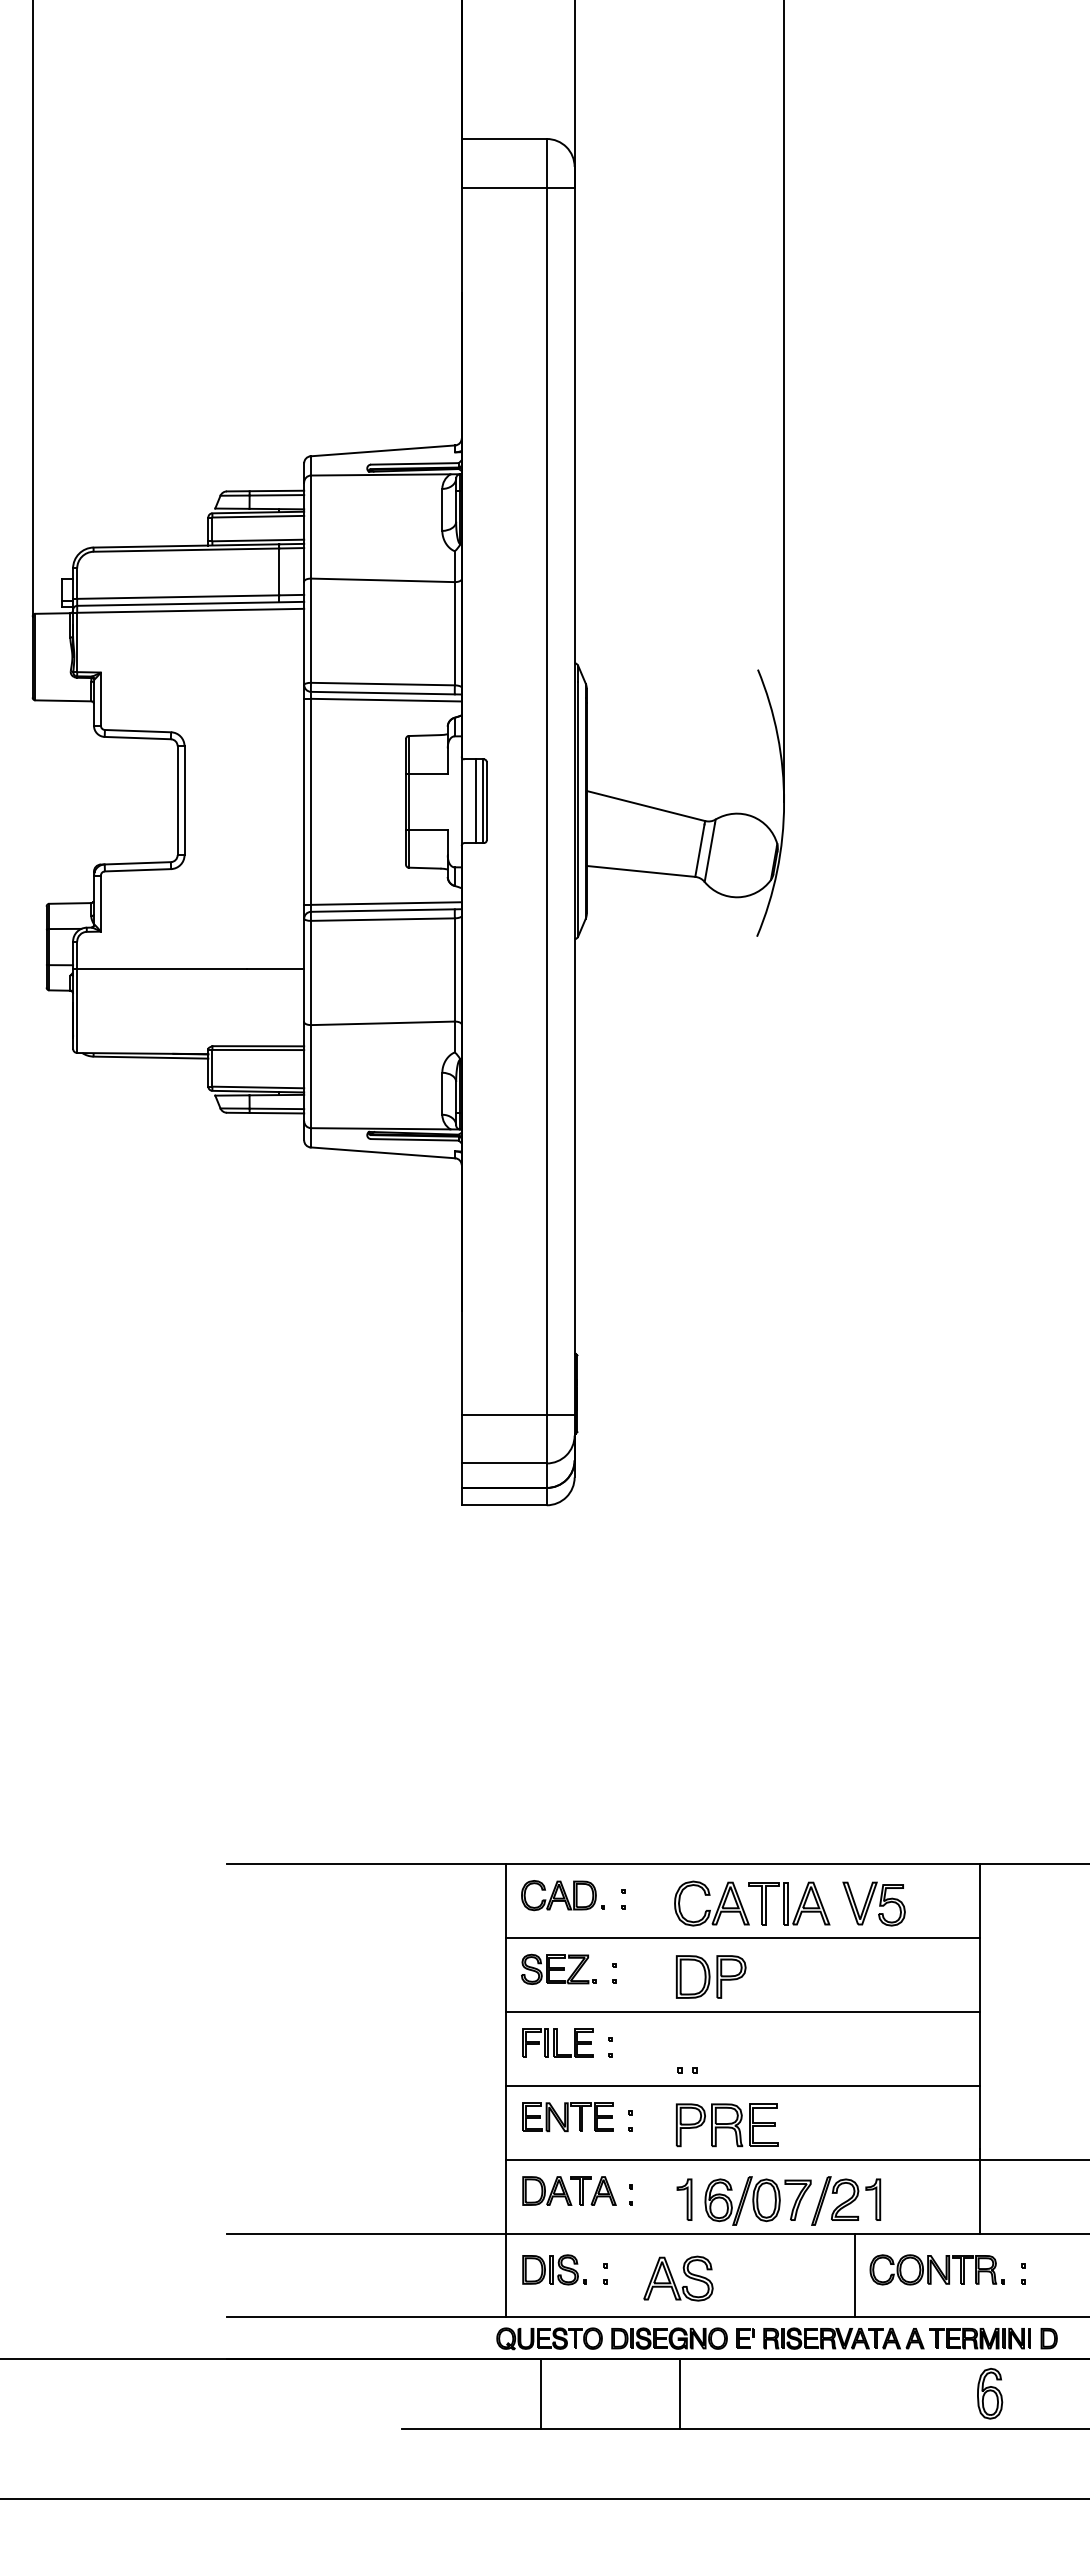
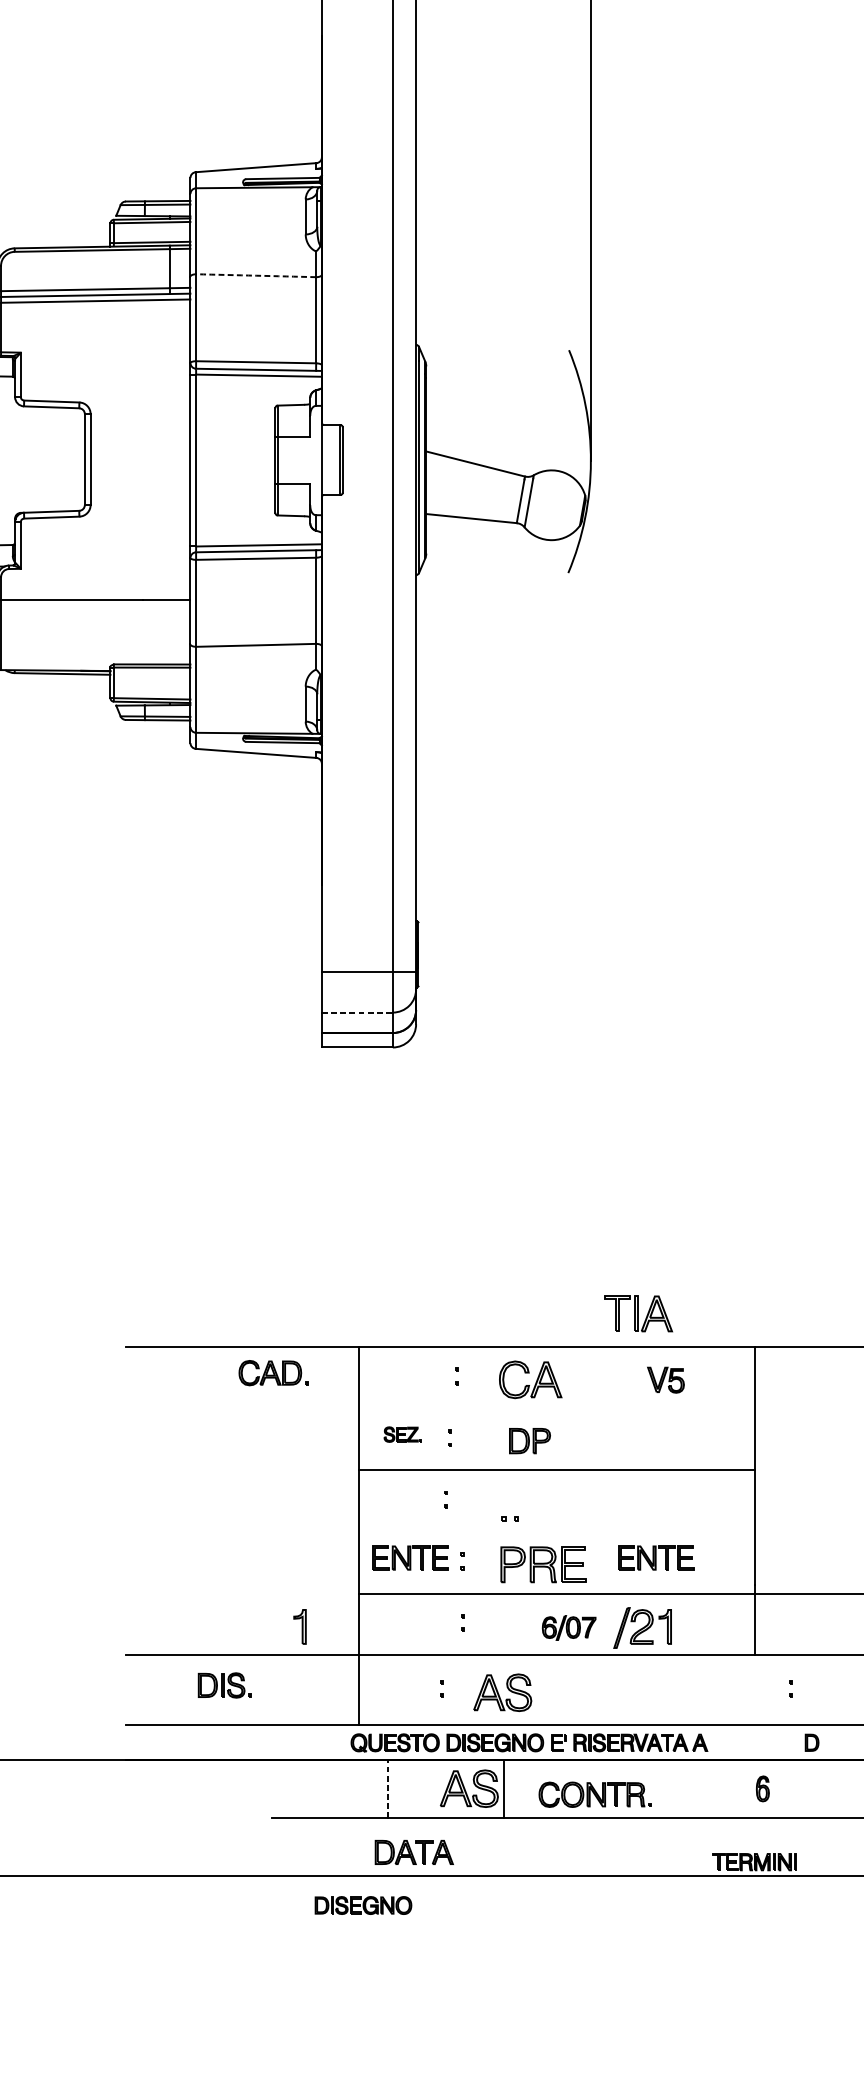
arc: (382, 580) -> (255, 275), solid -> dashed
line: (476, 801) -> (334, 460), removed
line: (504, 1463) -> (357, 1012), solid -> dashed
part: (562, 1895) -> (273, 1373), moved
part: (789, 1903) -> (638, 1313), moved
part: (873, 1903) -> (665, 1379), size x0.7
line: (743, 1938) -> (557, 1408), removed
part: (558, 1968) -> (402, 1433), size x0.6
part: (710, 1976) -> (529, 1440), size x0.7
part: (557, 2042) -> (401, 1495), removed
line: (743, 2086) -> (557, 1532), removed
part: (861, 2117) -> (655, 1558), added
part: (569, 2190) -> (414, 1852), moved
part: (684, 2199) -> (300, 1626), moved
part: (757, 2200) -> (568, 1627), size x0.6
part: (554, 2269) -> (224, 1685), moved
part: (936, 2269) -> (594, 1794), moved
line: (854, 2275) -> (649, 1690), removed
part: (979, 2338) -> (753, 1862), moved
part: (638, 2393) -> (469, 1788), added
part: (990, 2393) -> (763, 1788), size x0.6
line: (541, 2394) -> (388, 1789), solid -> dashed
part: (511, 2533) -> (363, 1905), added

